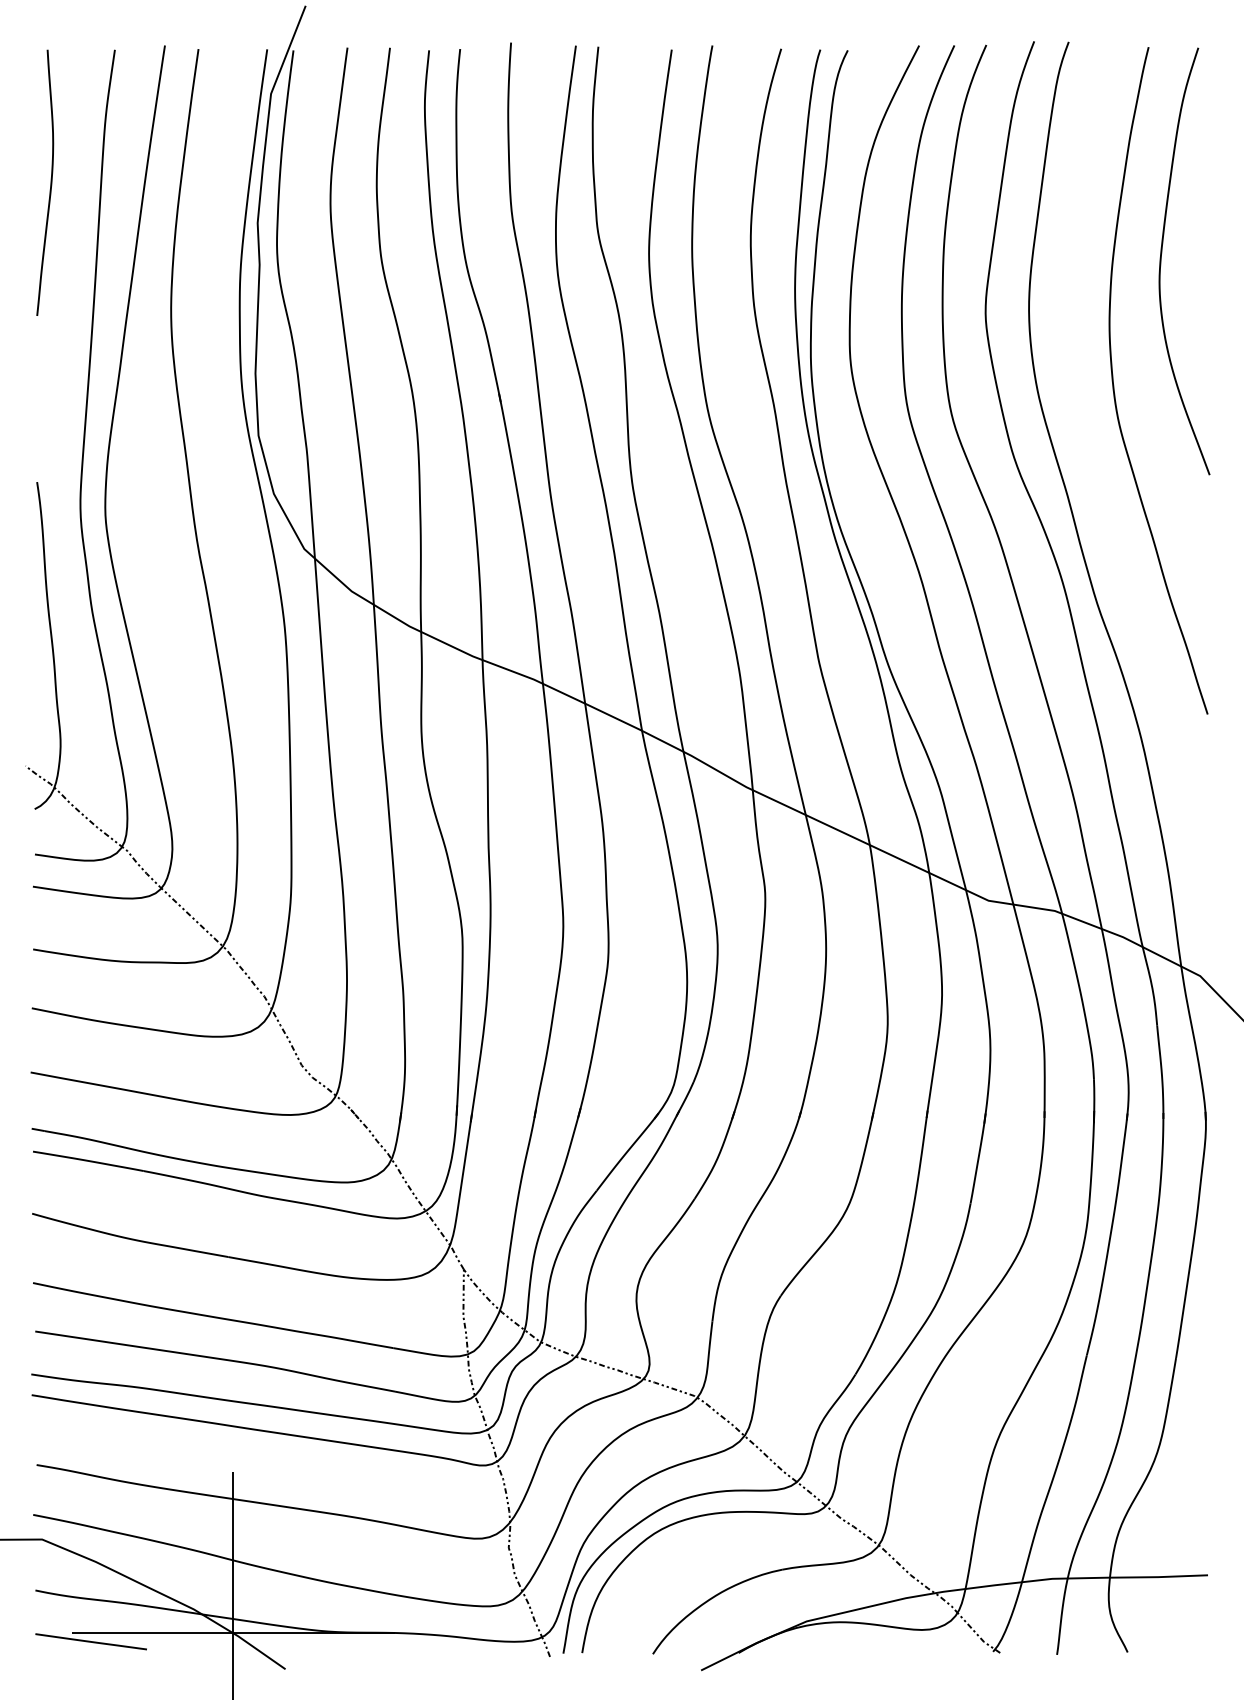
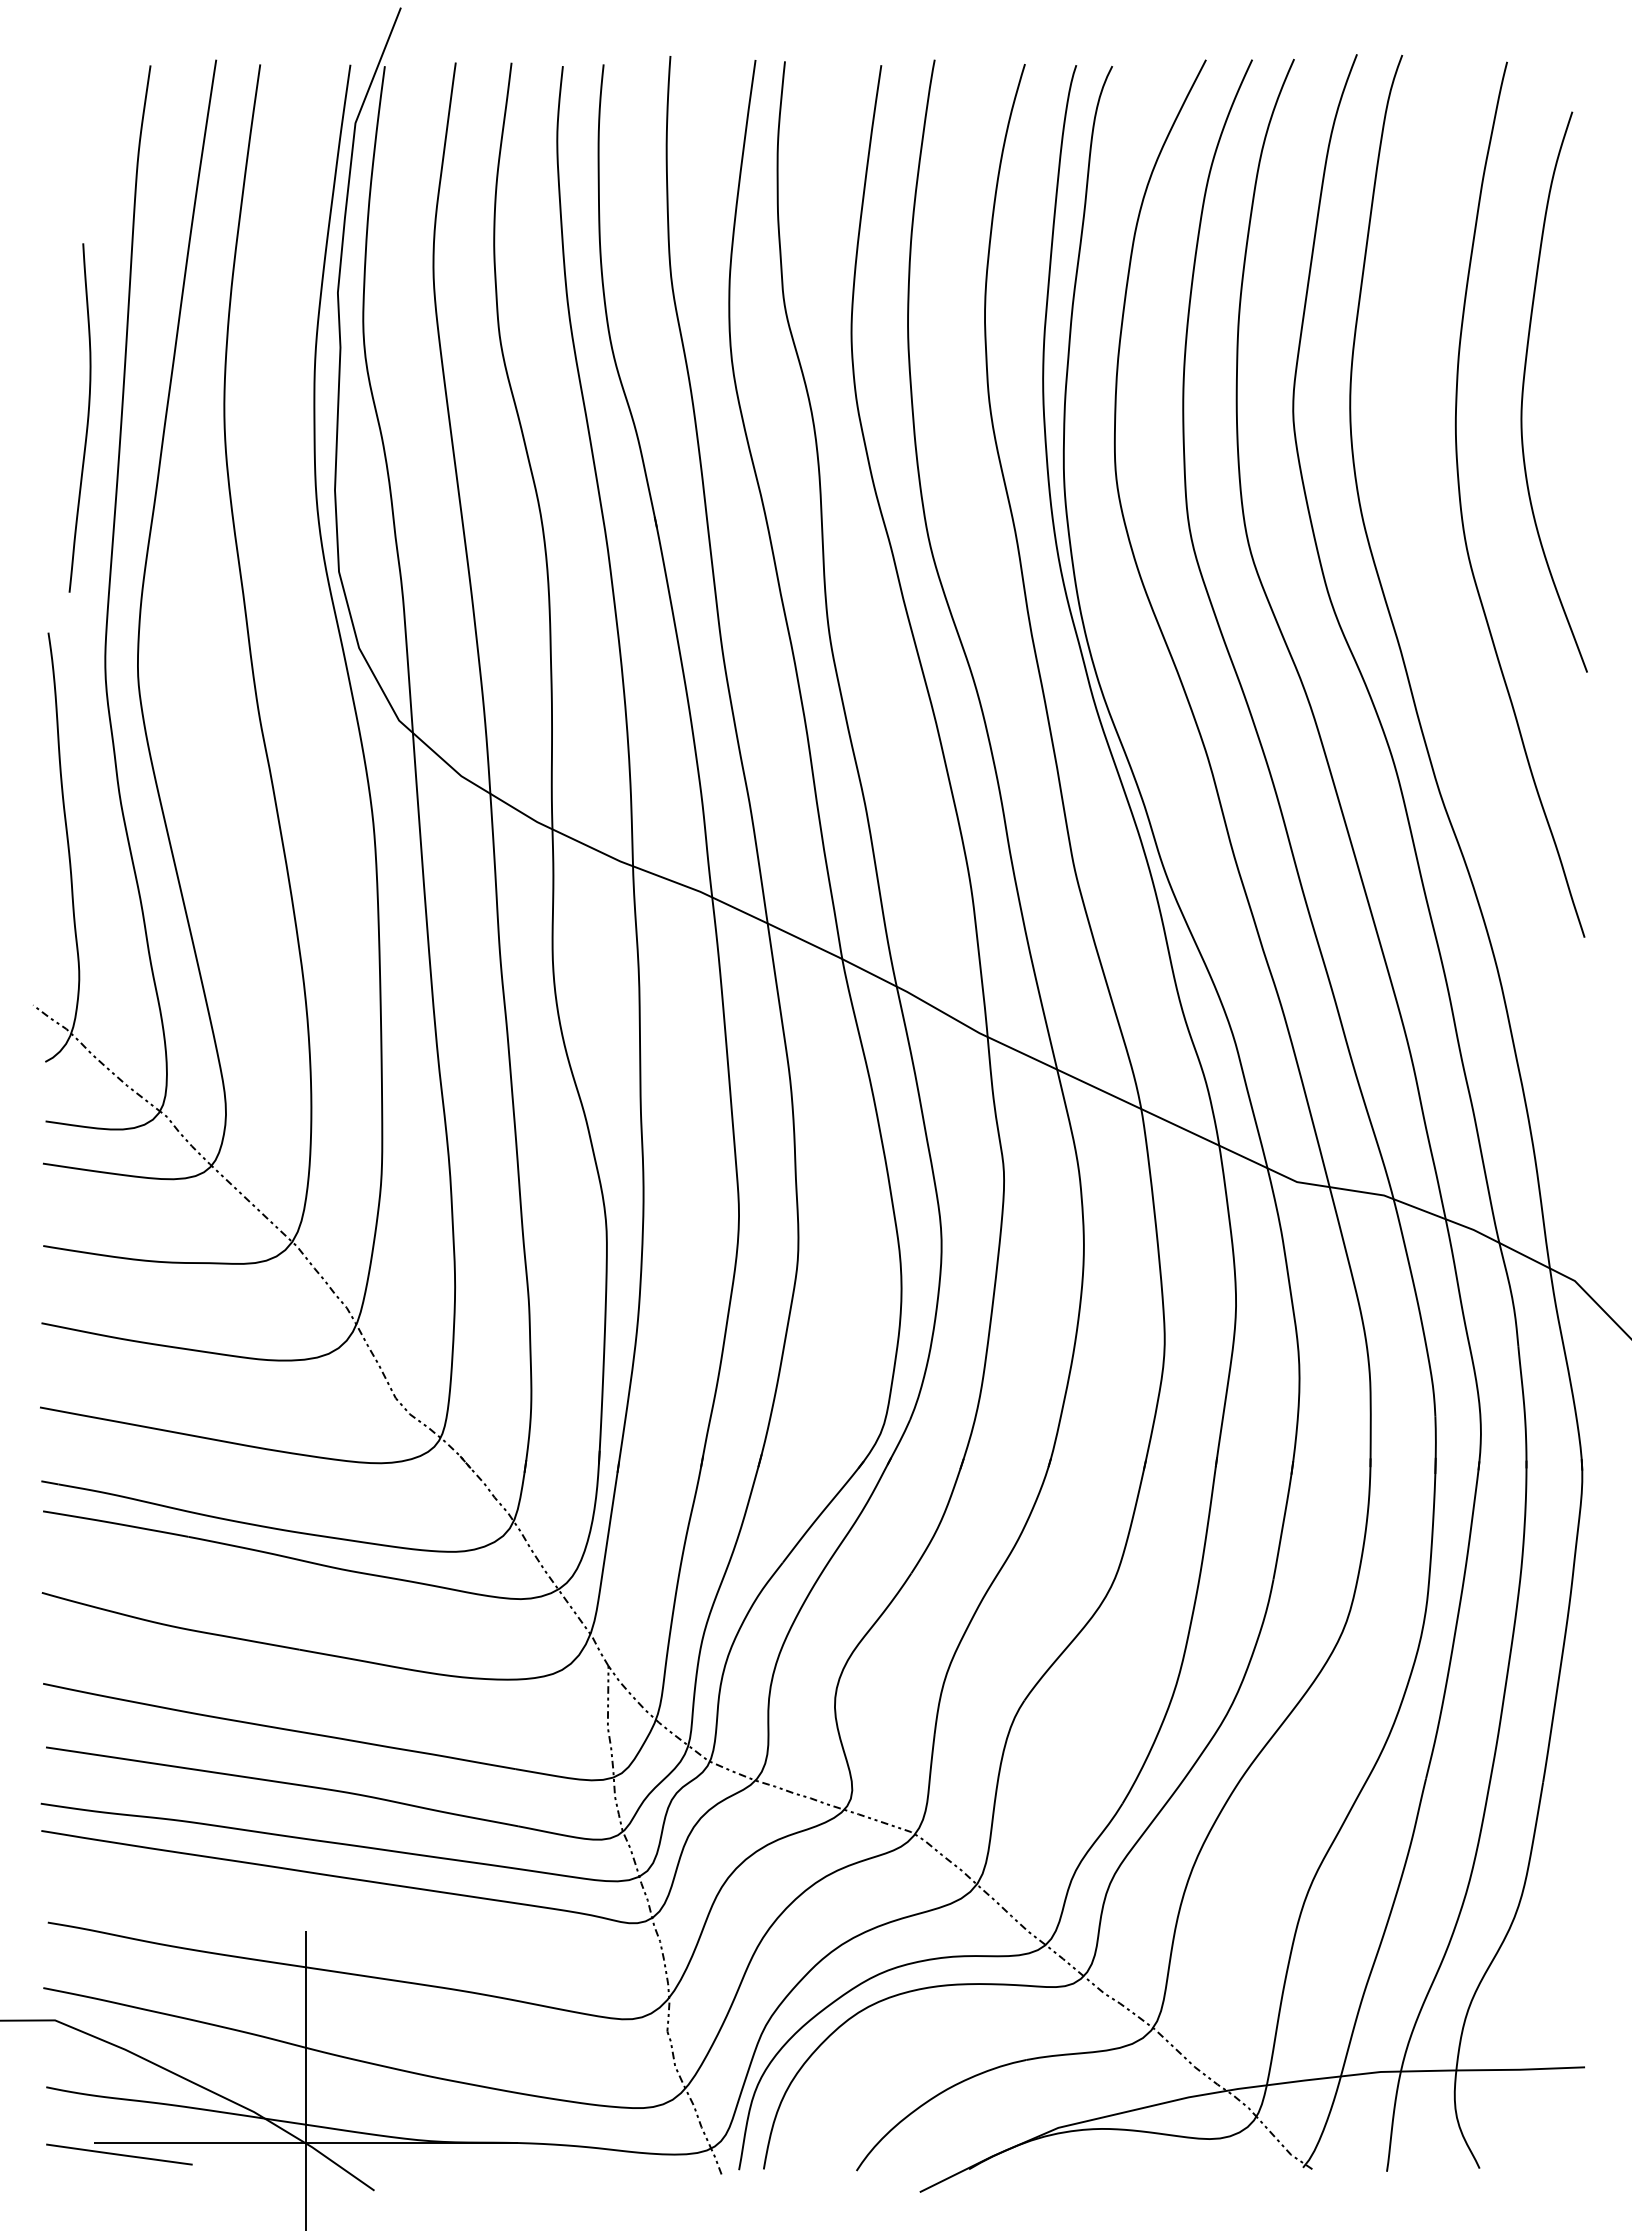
curve: (50, 182) -> (87, 417), moved
curve: (1161, 257) -> (1524, 386), moved

